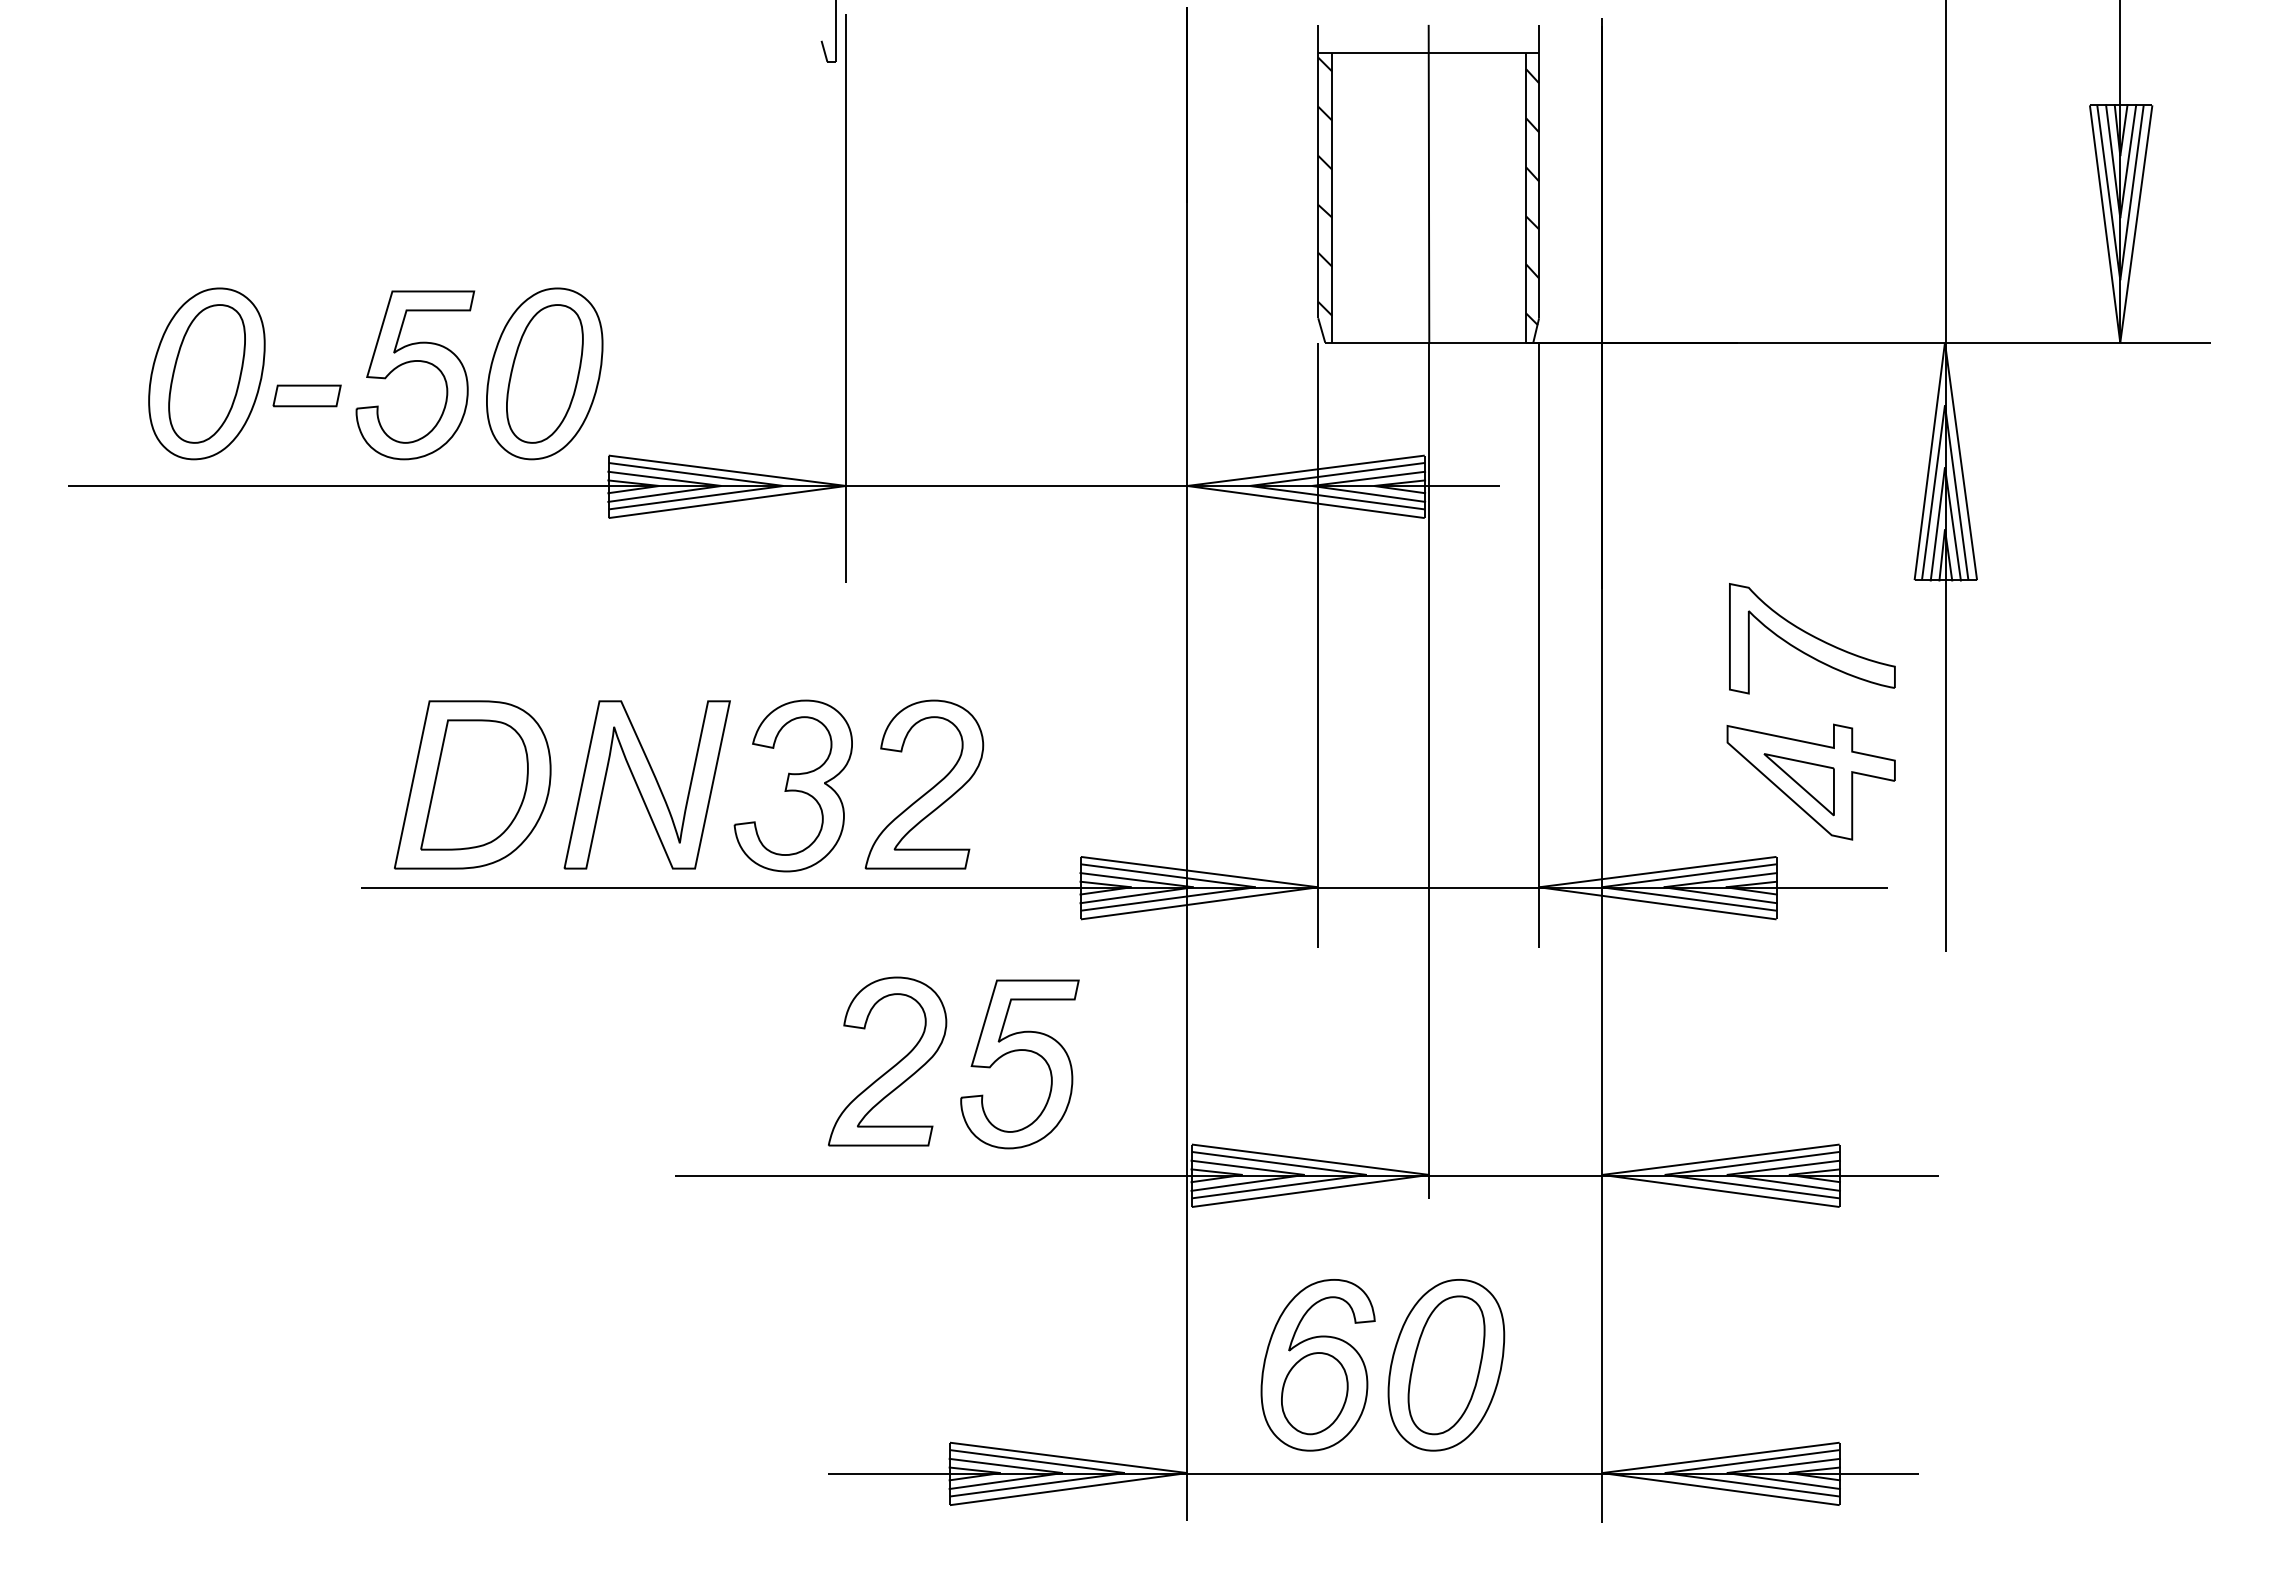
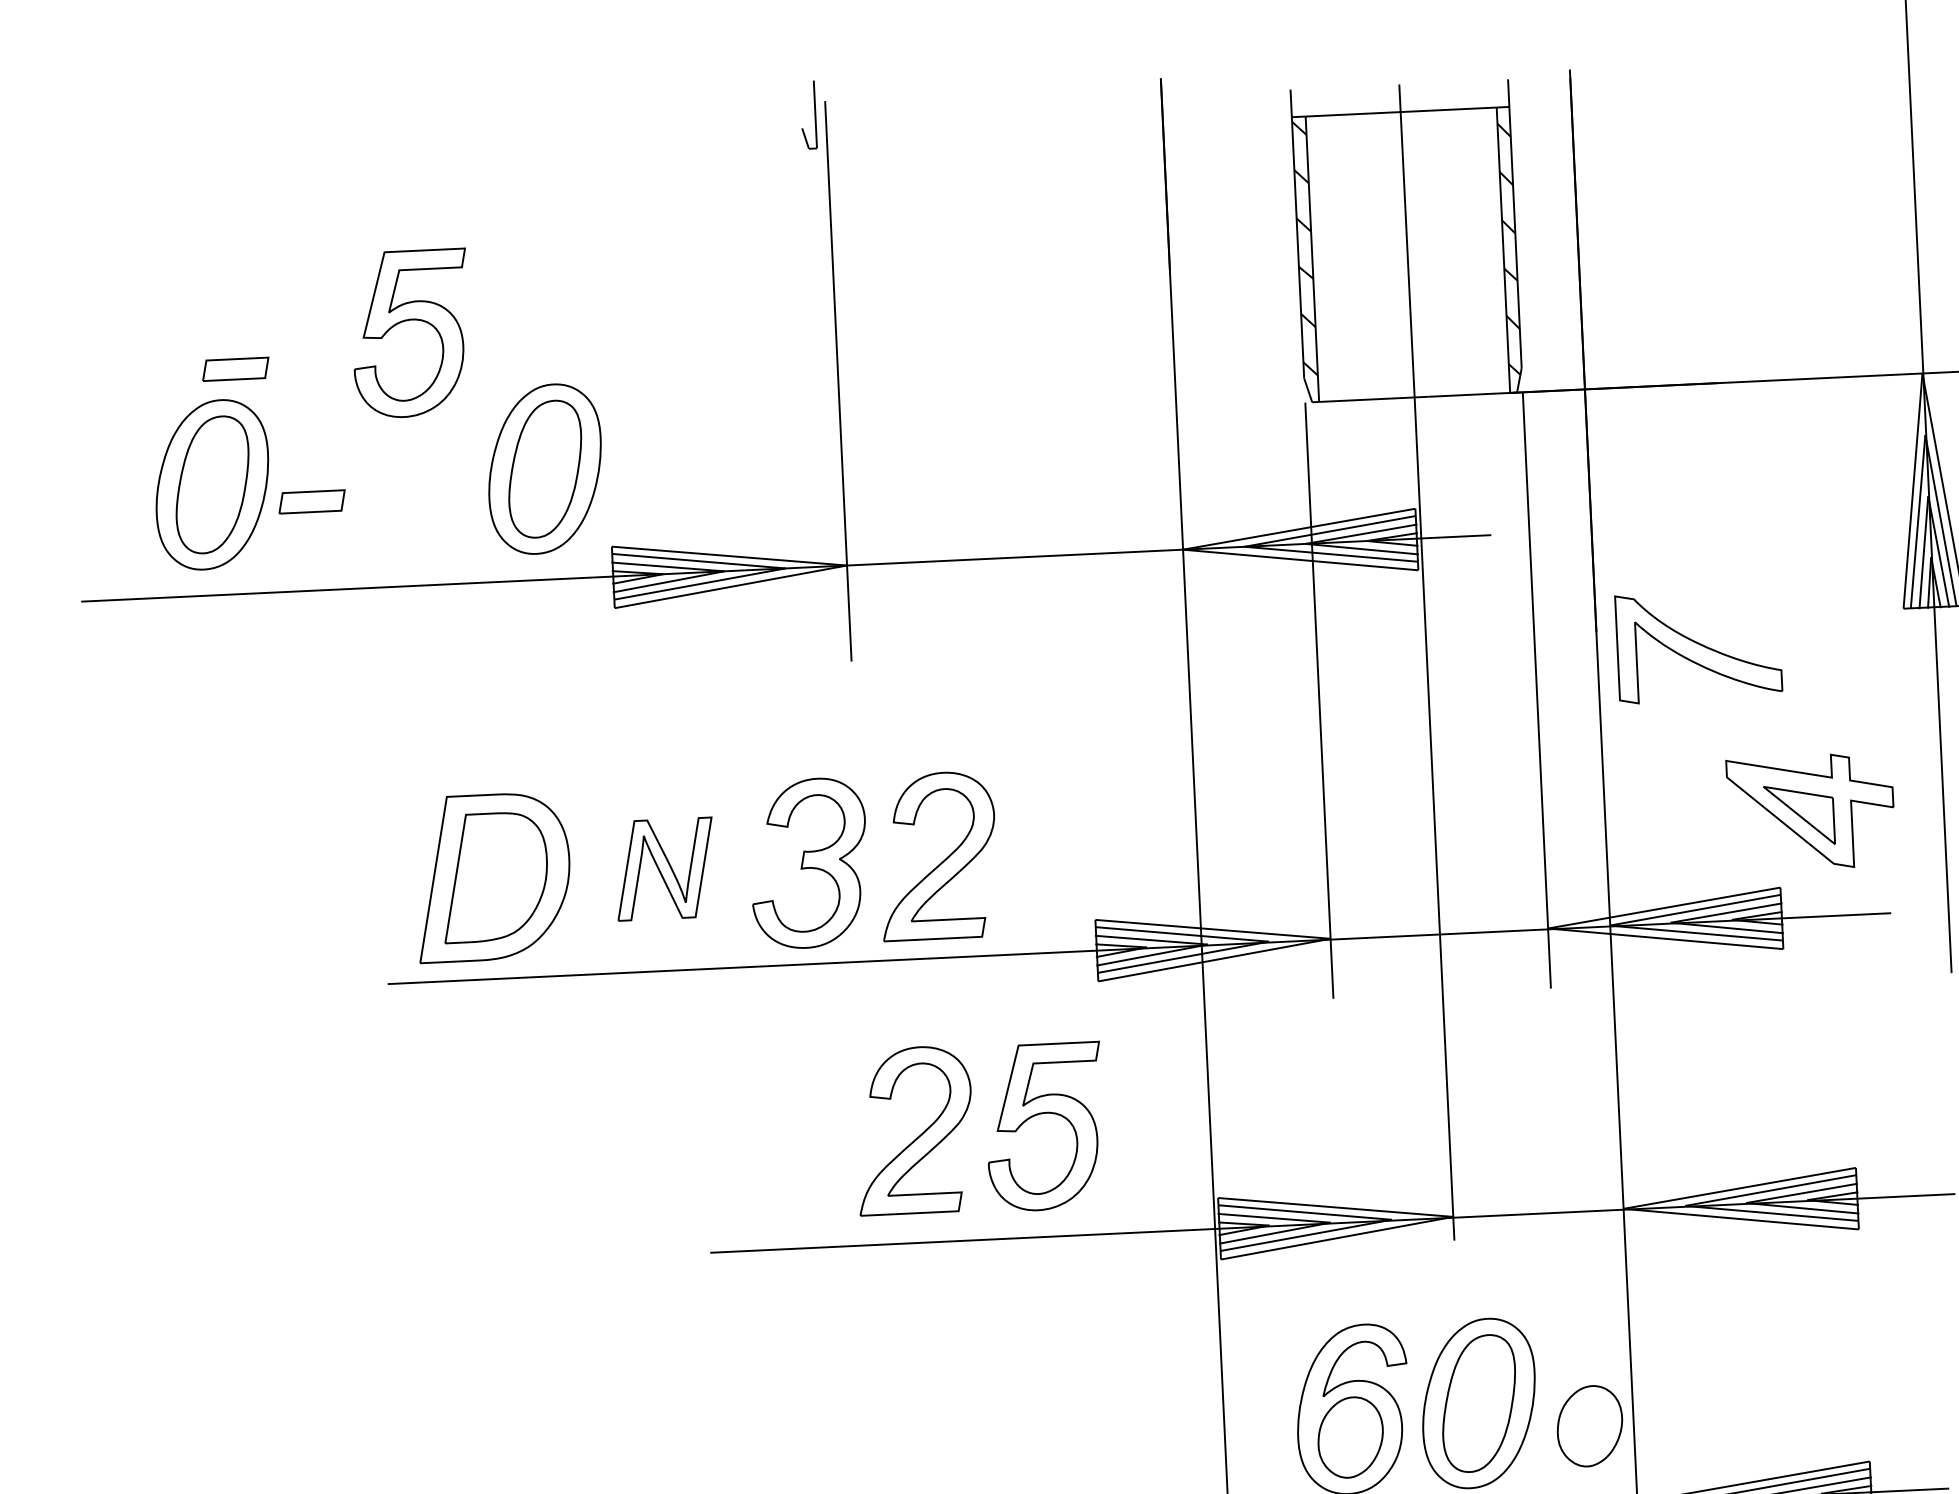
part: (235, 257) -> (235, 368), added
part: (413, 362) -> (408, 321), moved
part: (1812, 638) -> (1698, 646), moved
part: (646, 784) -> (664, 868), size x0.6
part: (1557, 1393) -> (1589, 1426), added

